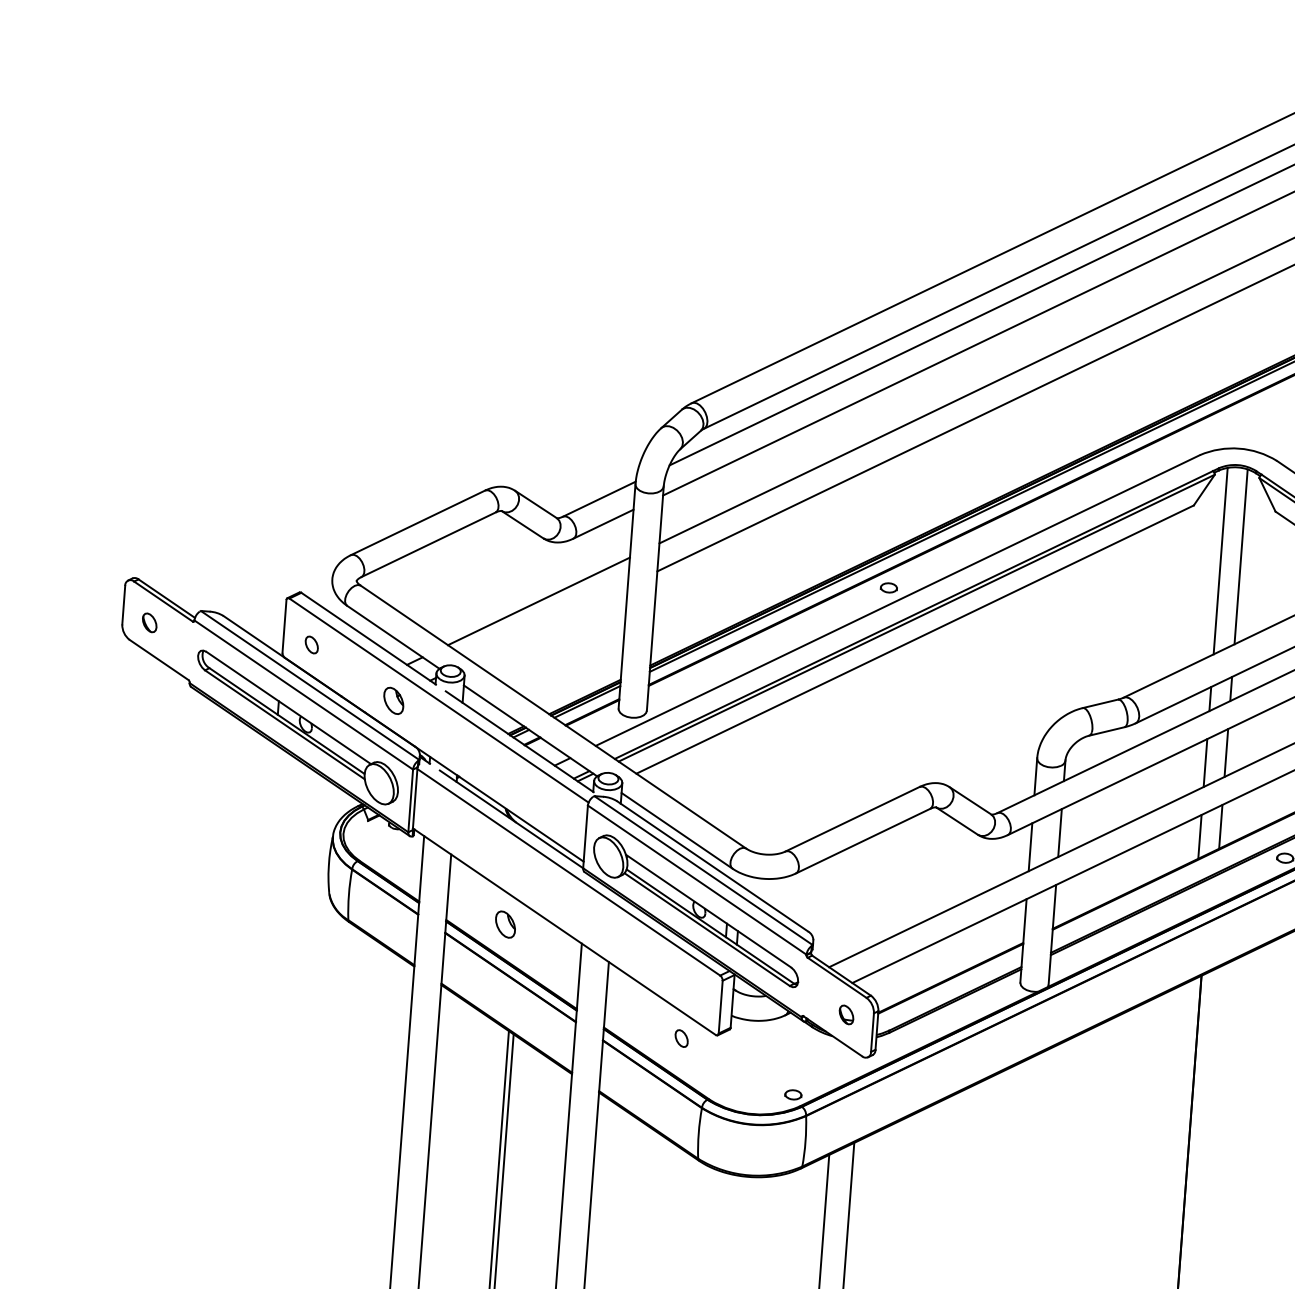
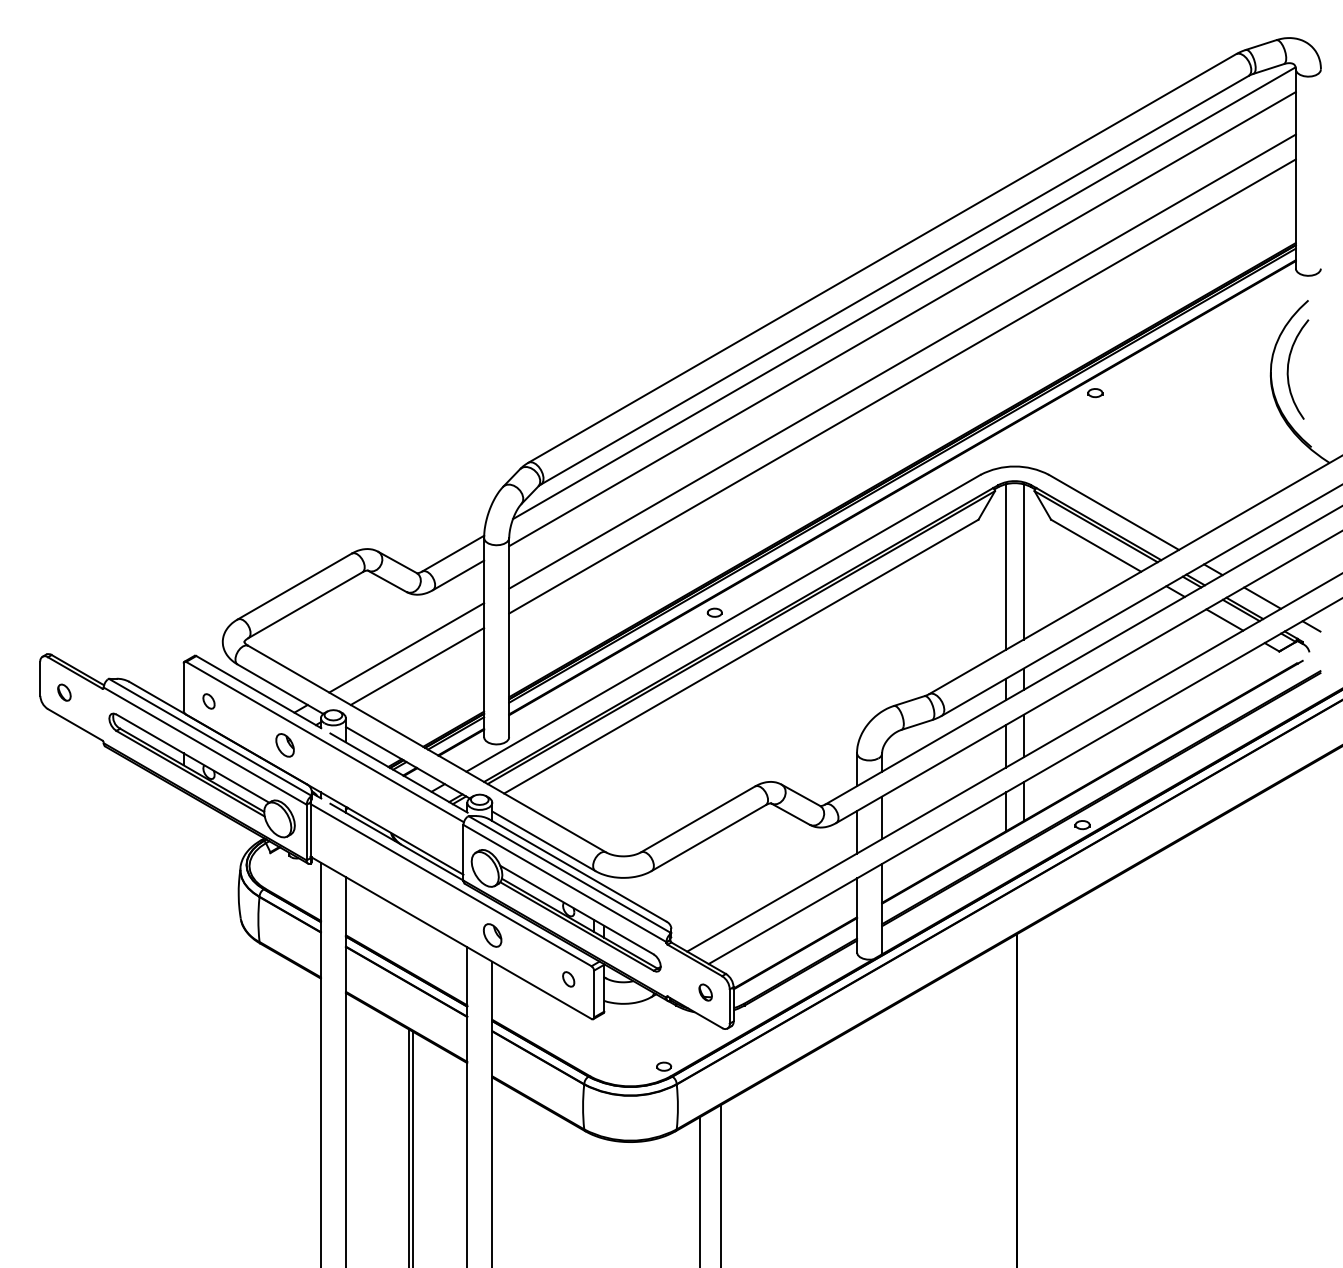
line: (549, 623) -> (417, 666), added
part: (505, 924) -> (492, 935), moved
part: (681, 1038) -> (568, 979), moved

